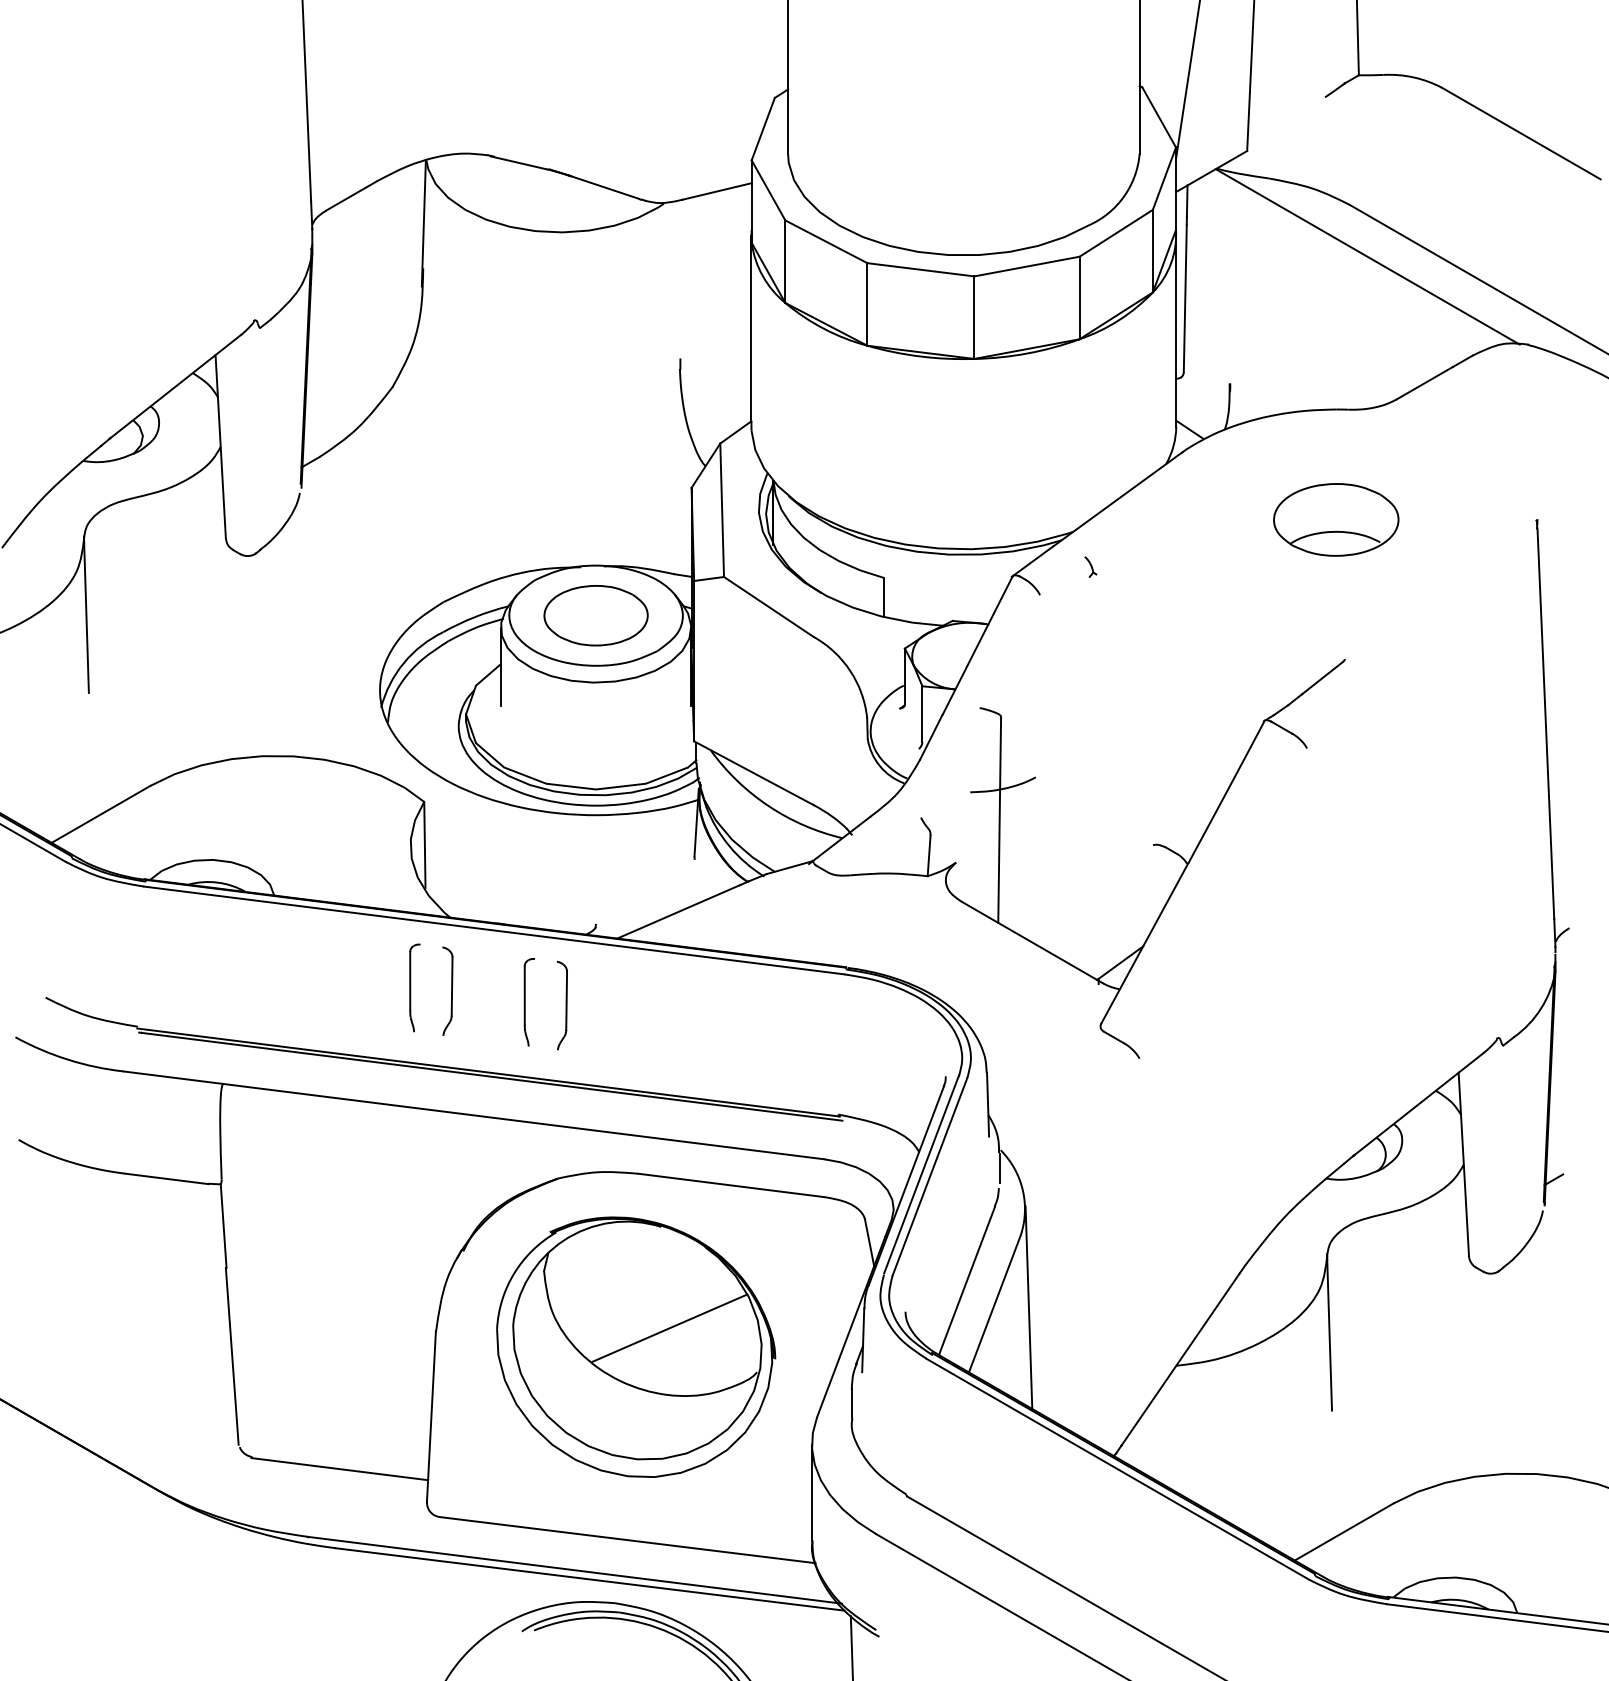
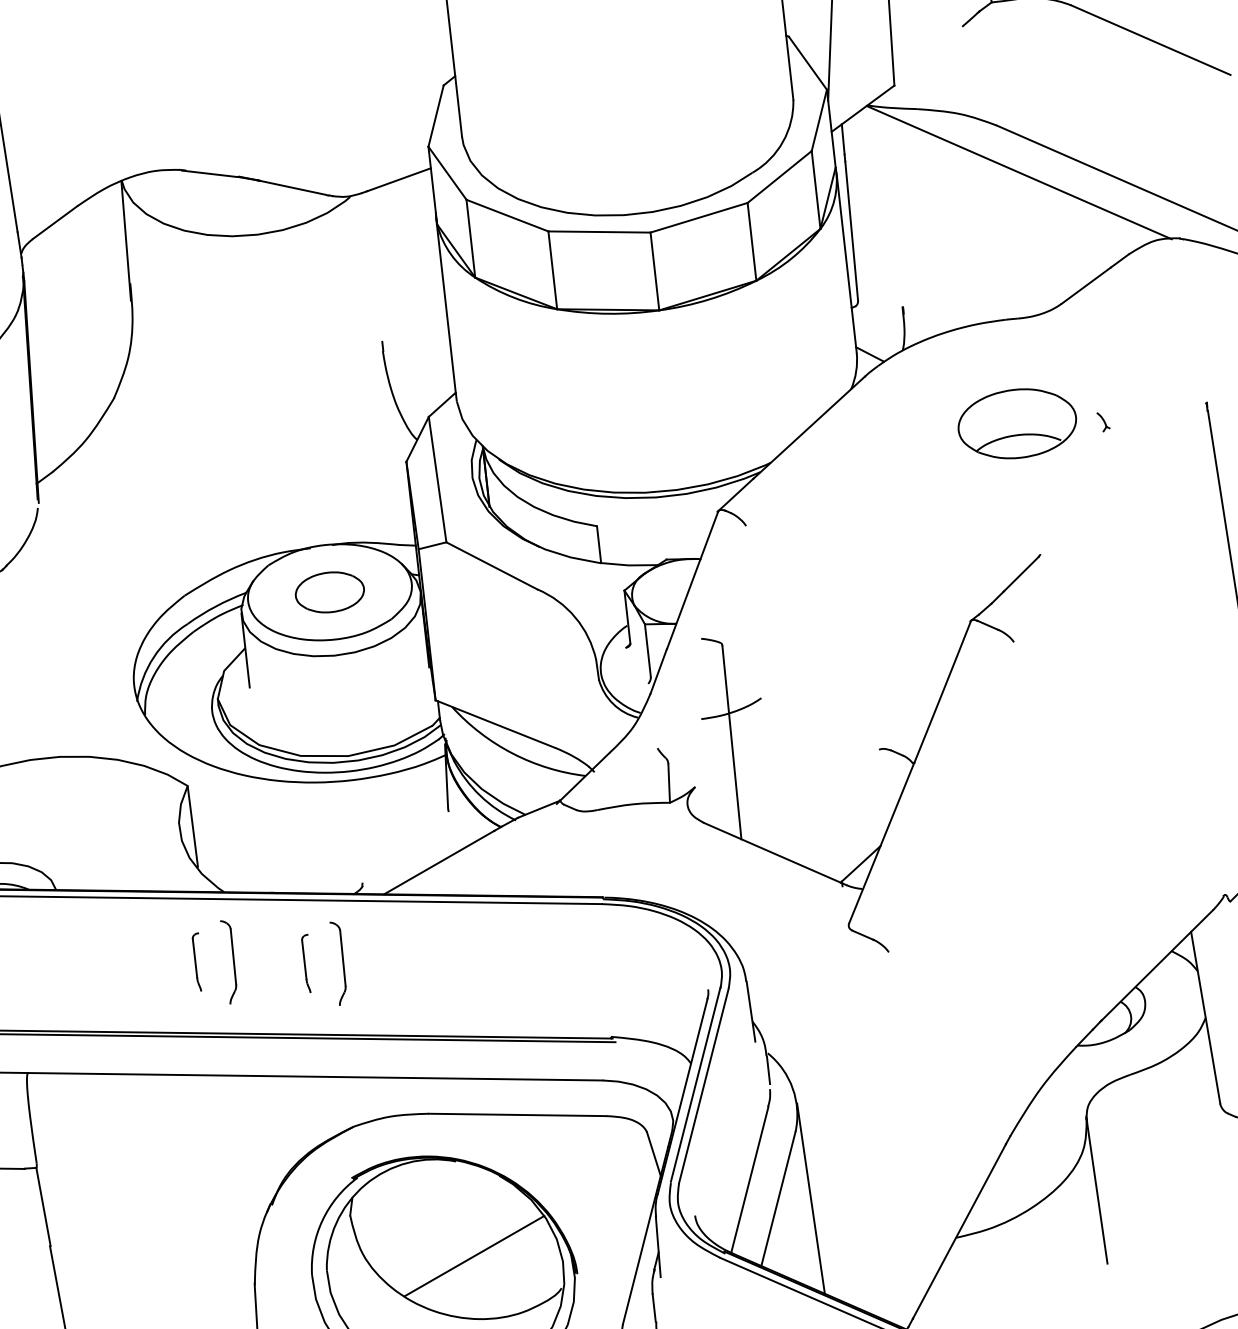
part: (1090, 566) -> (1103, 421), moved
part: (595, 615) -> (329, 592), size x0.7
part: (414, 987) -> (198, 961), size x0.7
part: (528, 1002) -> (307, 963), size x0.7

